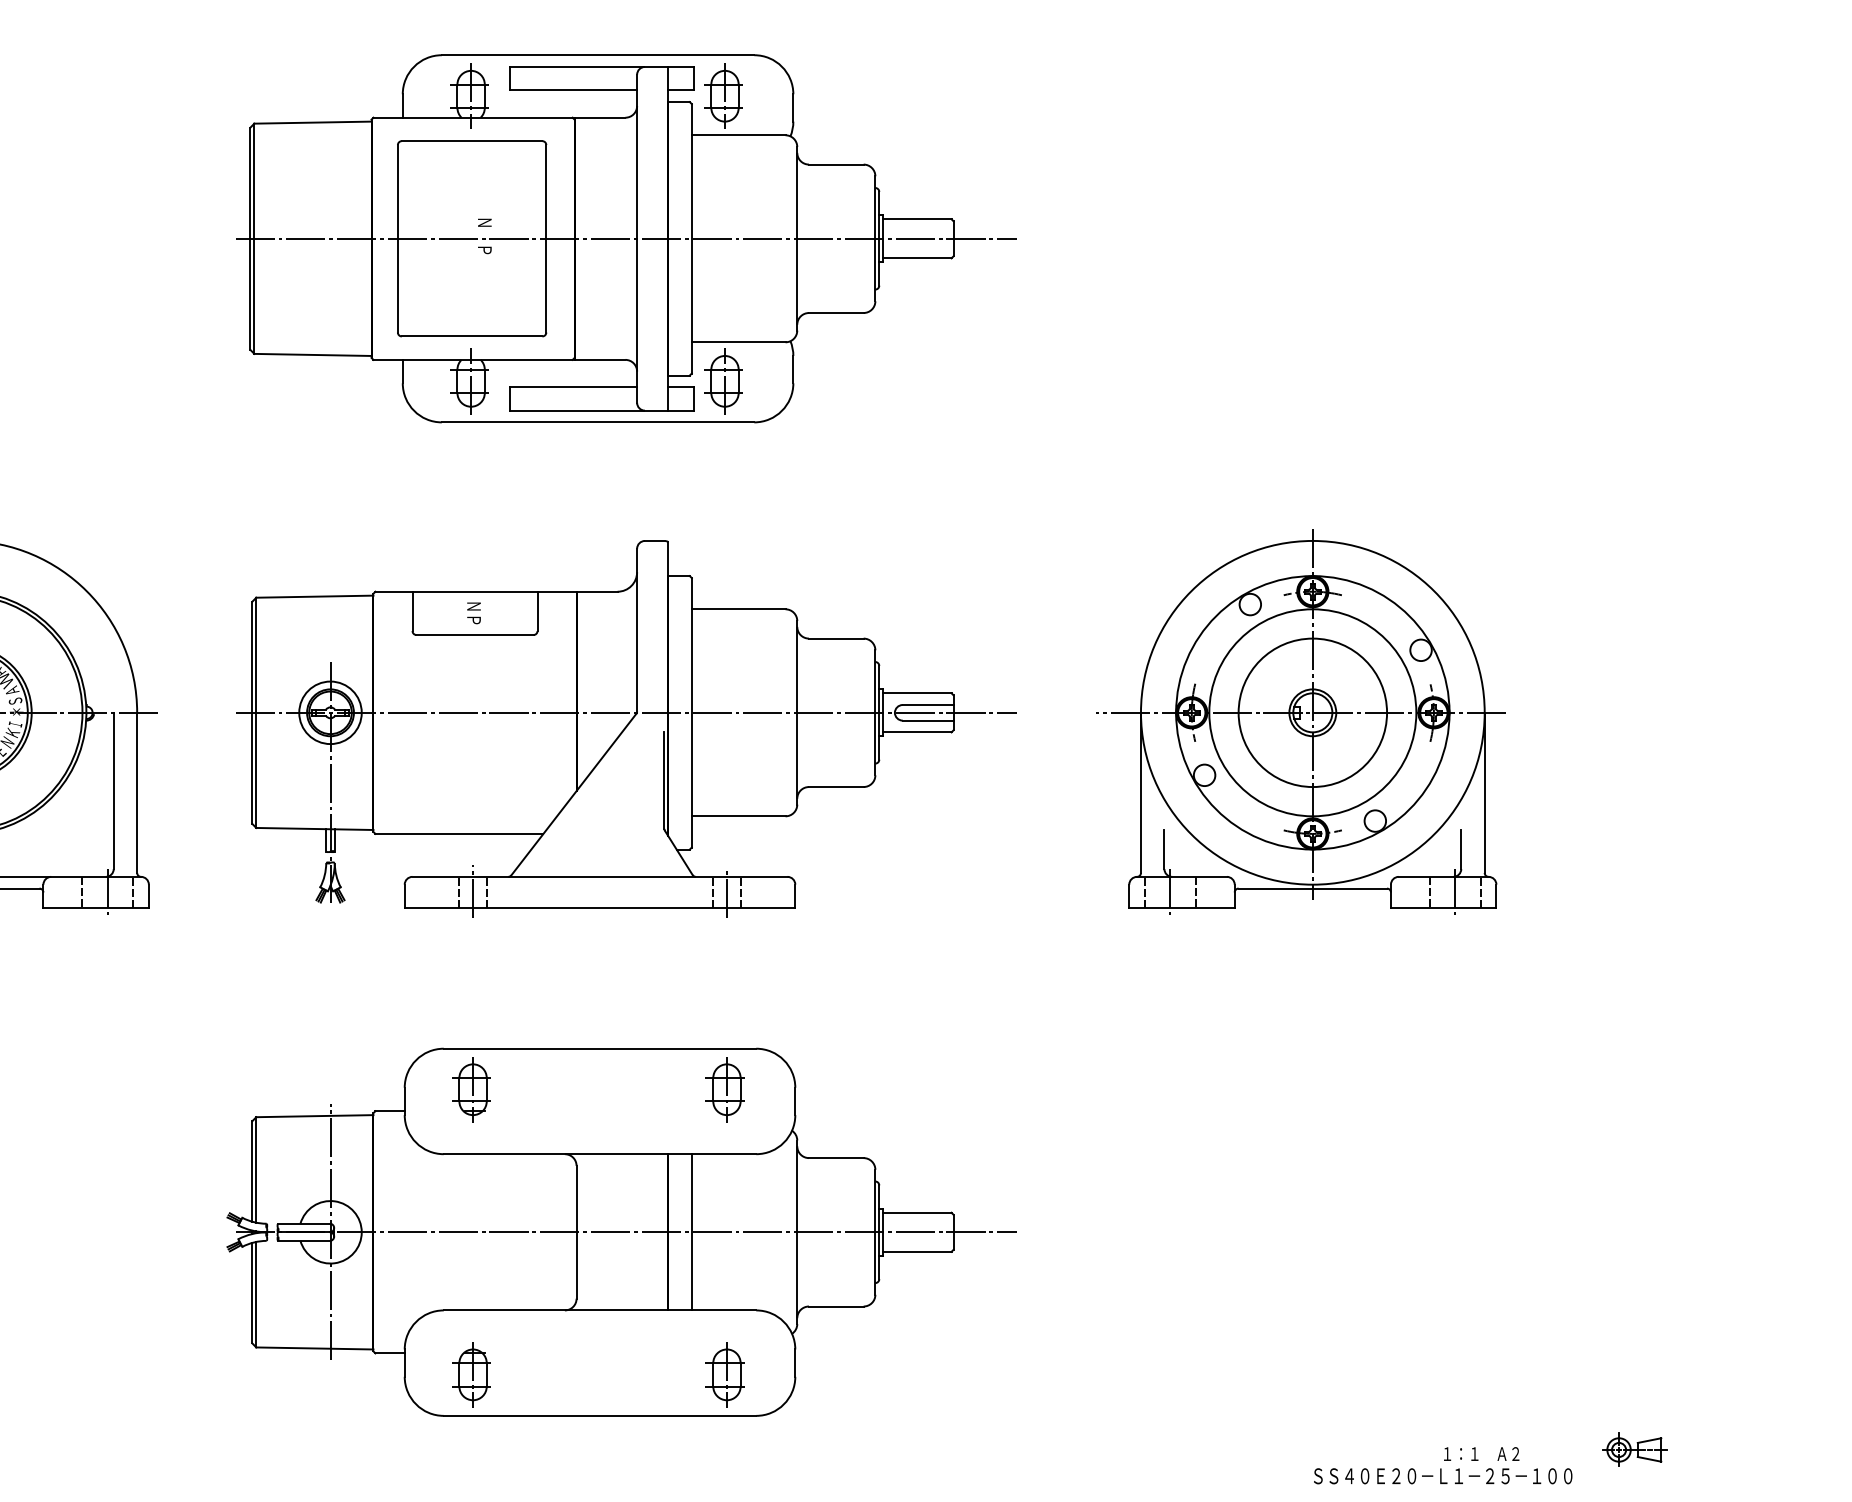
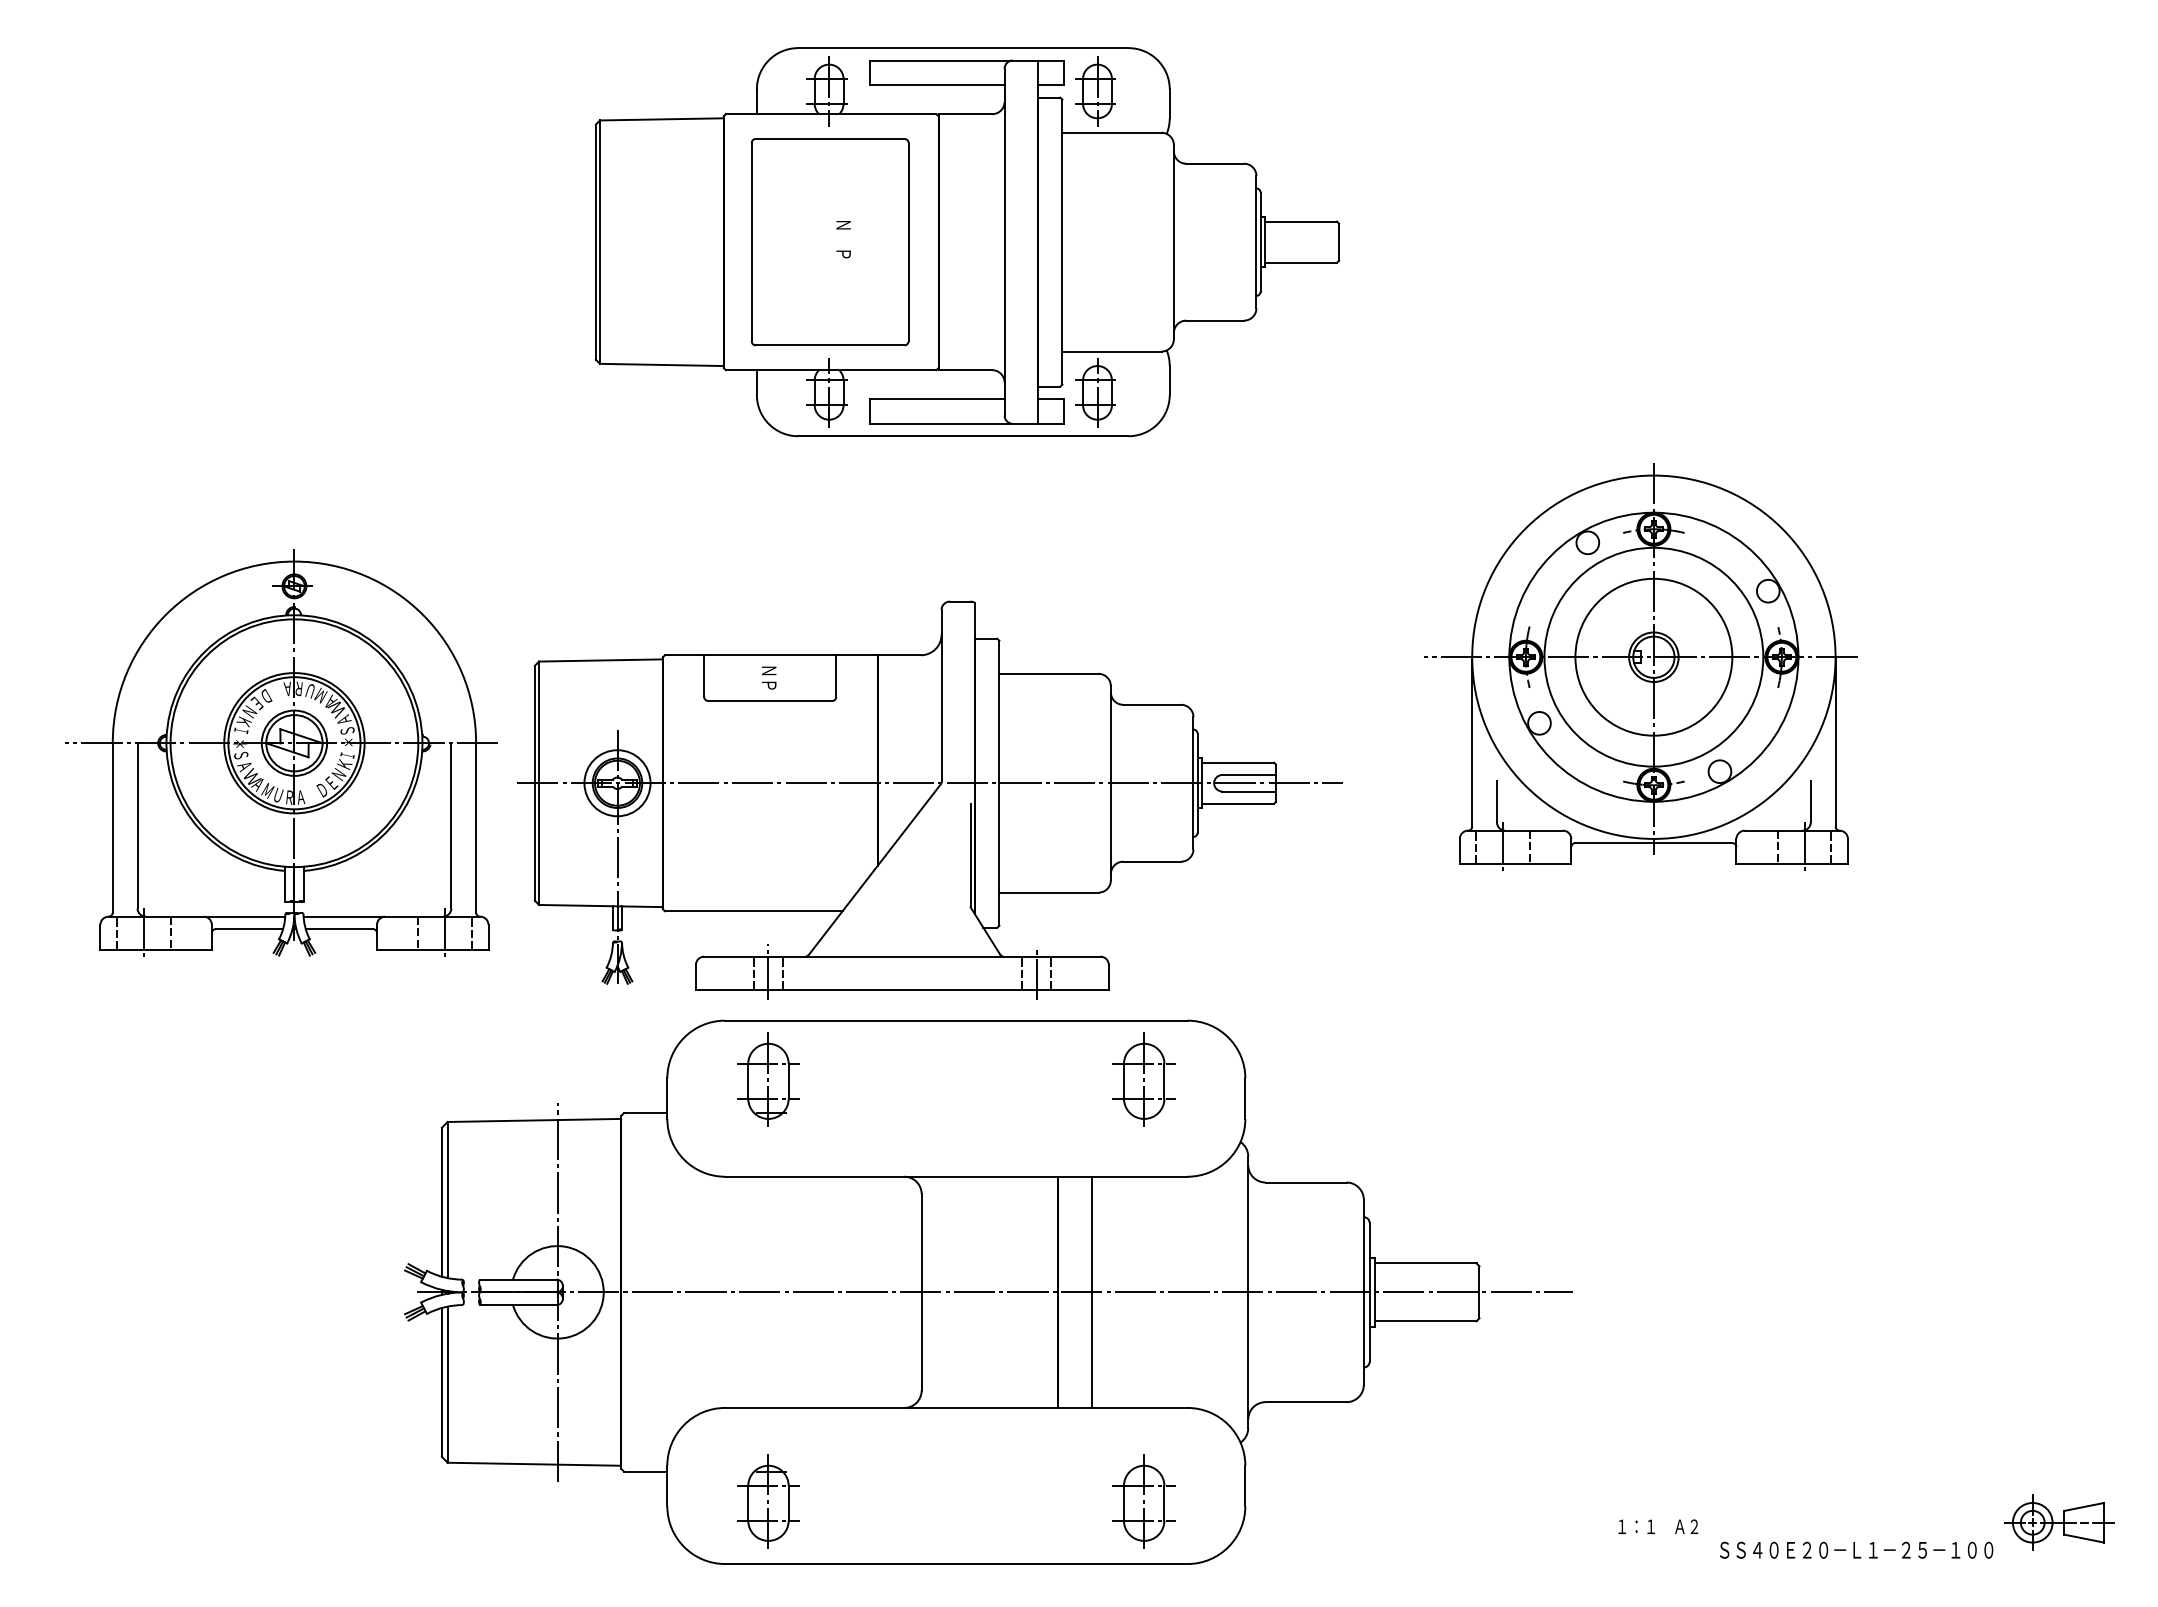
line: (625, 239) -> (992, 242), removed
part: (1300, 721) -> (1640, 666), moved
part: (625, 728) -> (929, 799), moved
part: (620, 1232) -> (987, 1292), size x1.4
part: (1634, 1449) -> (2058, 1521), size x1.6
text: (1481, 1453) -> (1658, 1526), moved

